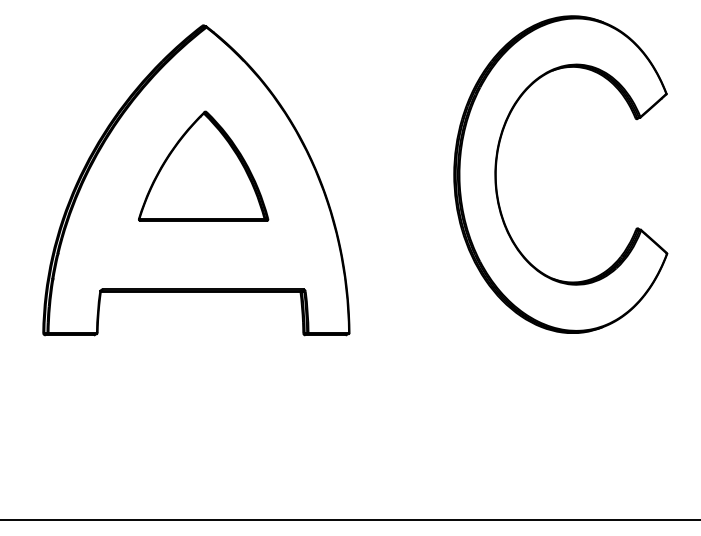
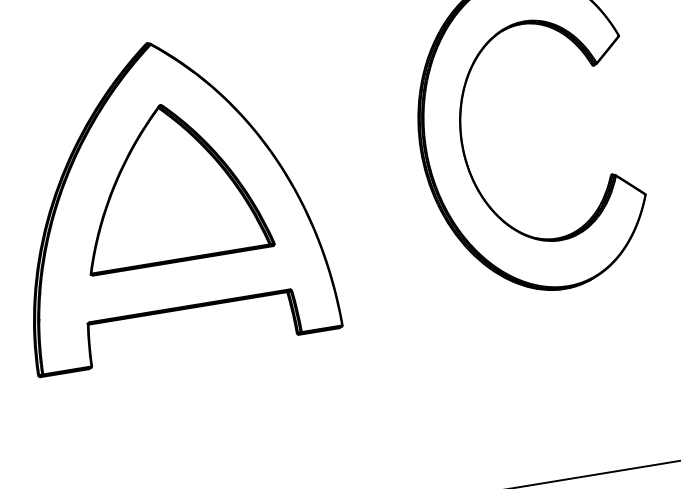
part: (203, 166) -> (170, 183), size x1.43

